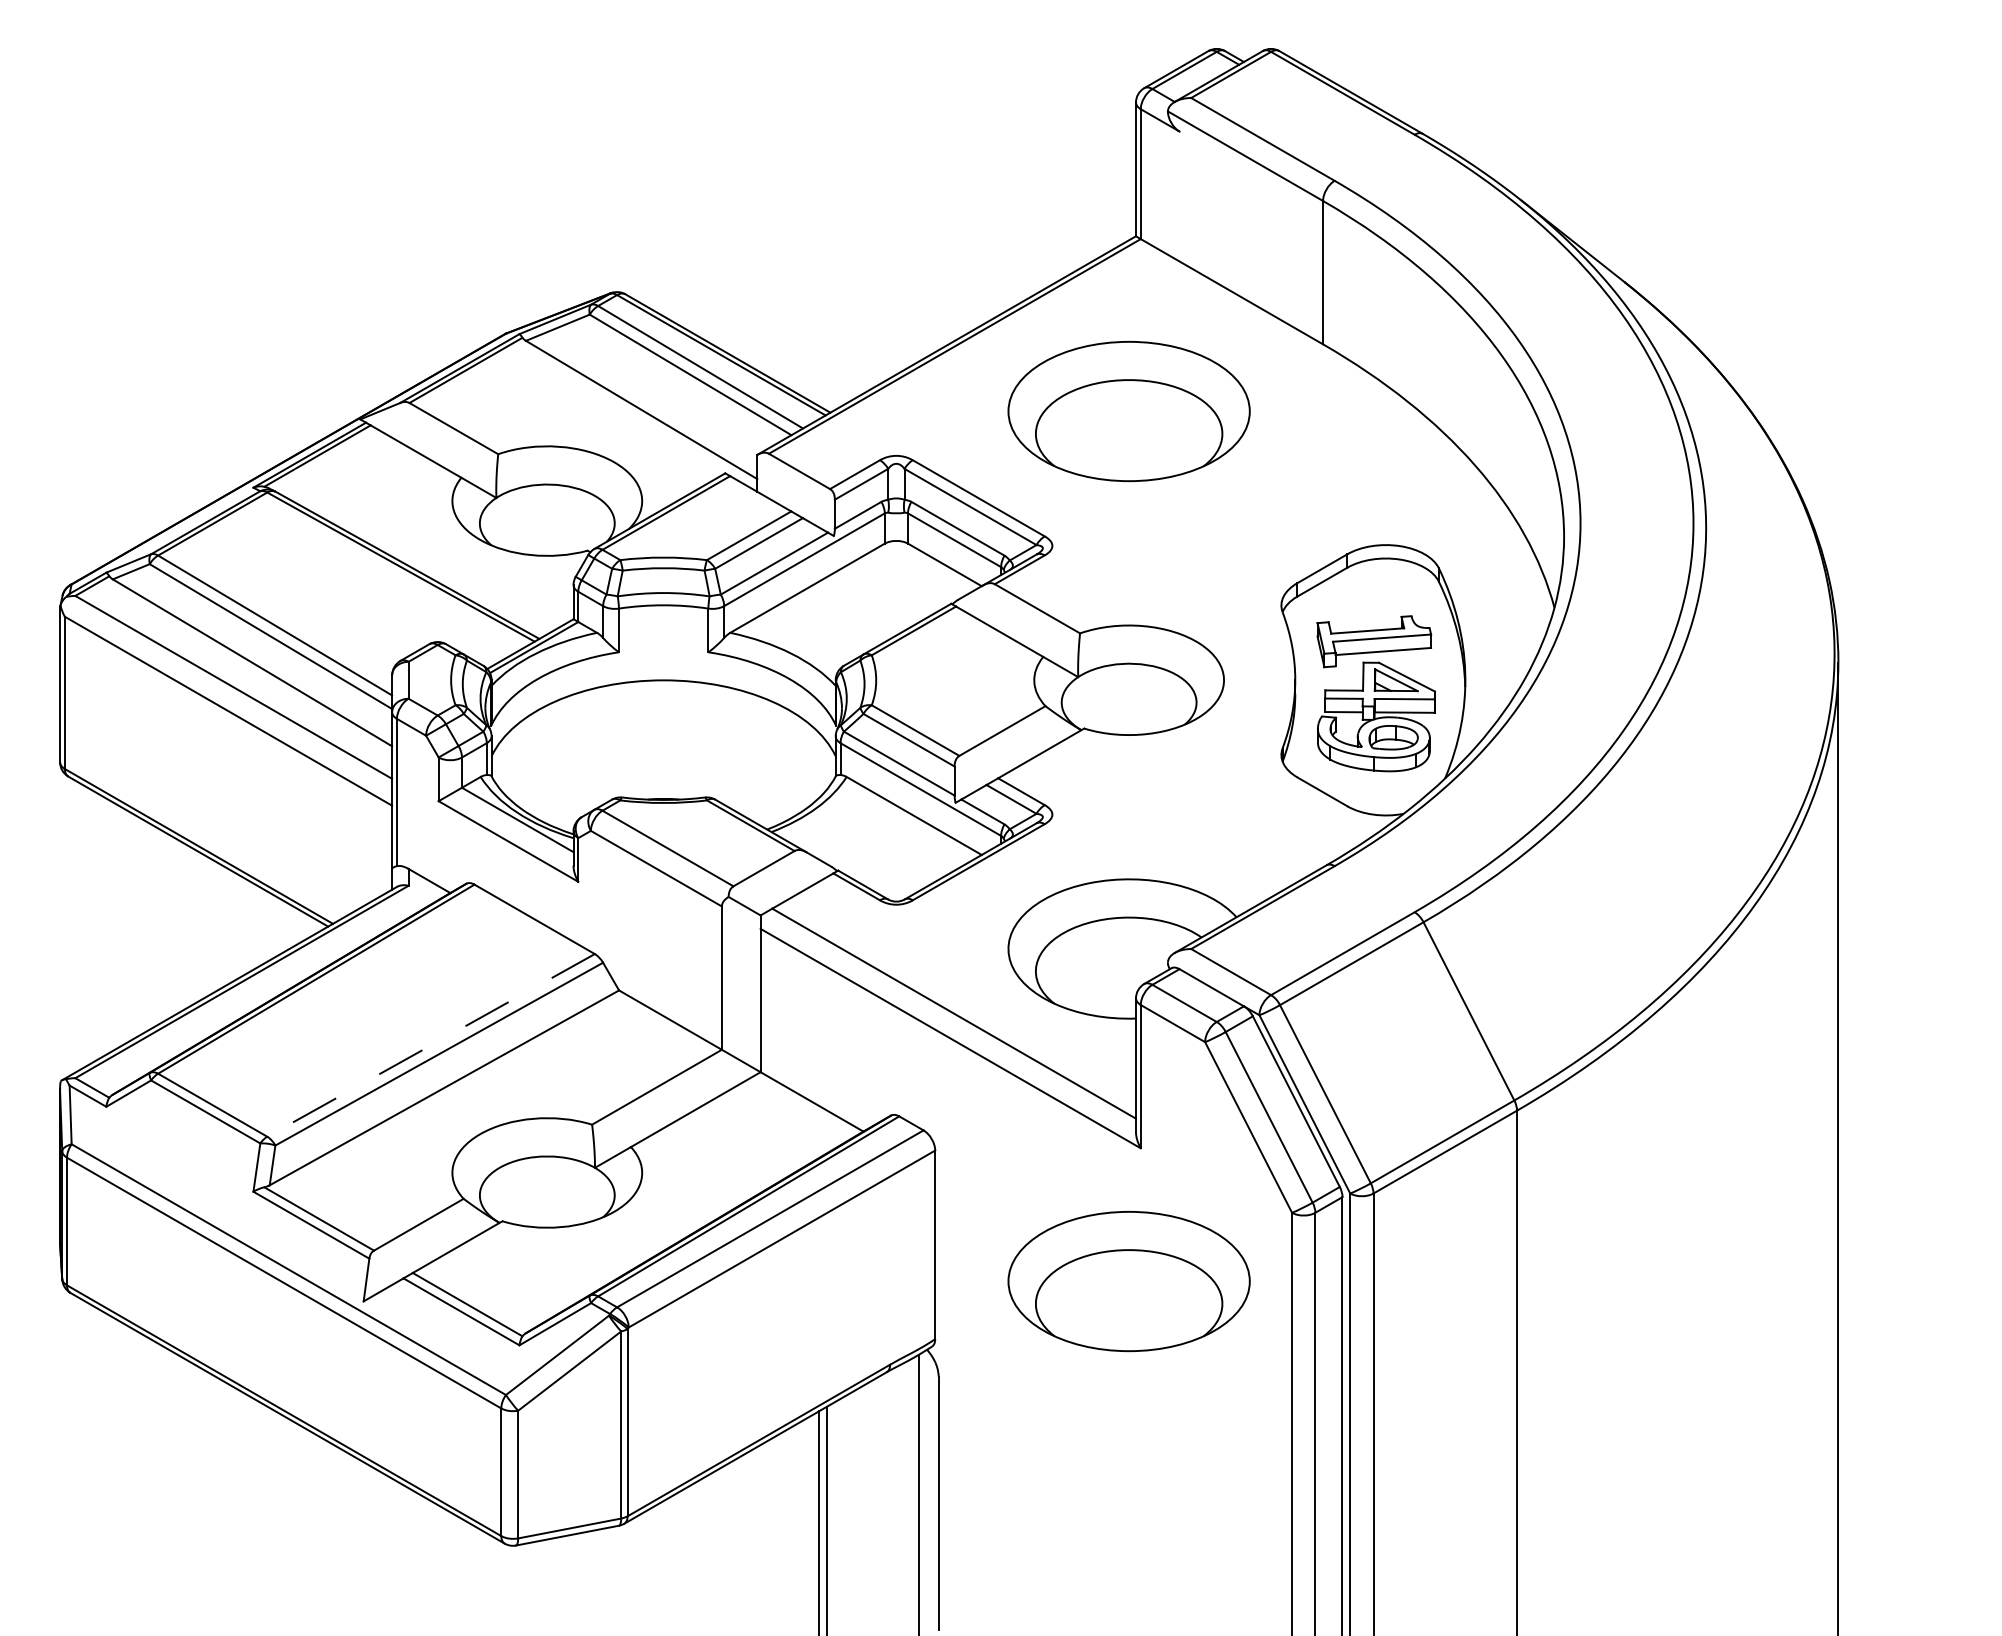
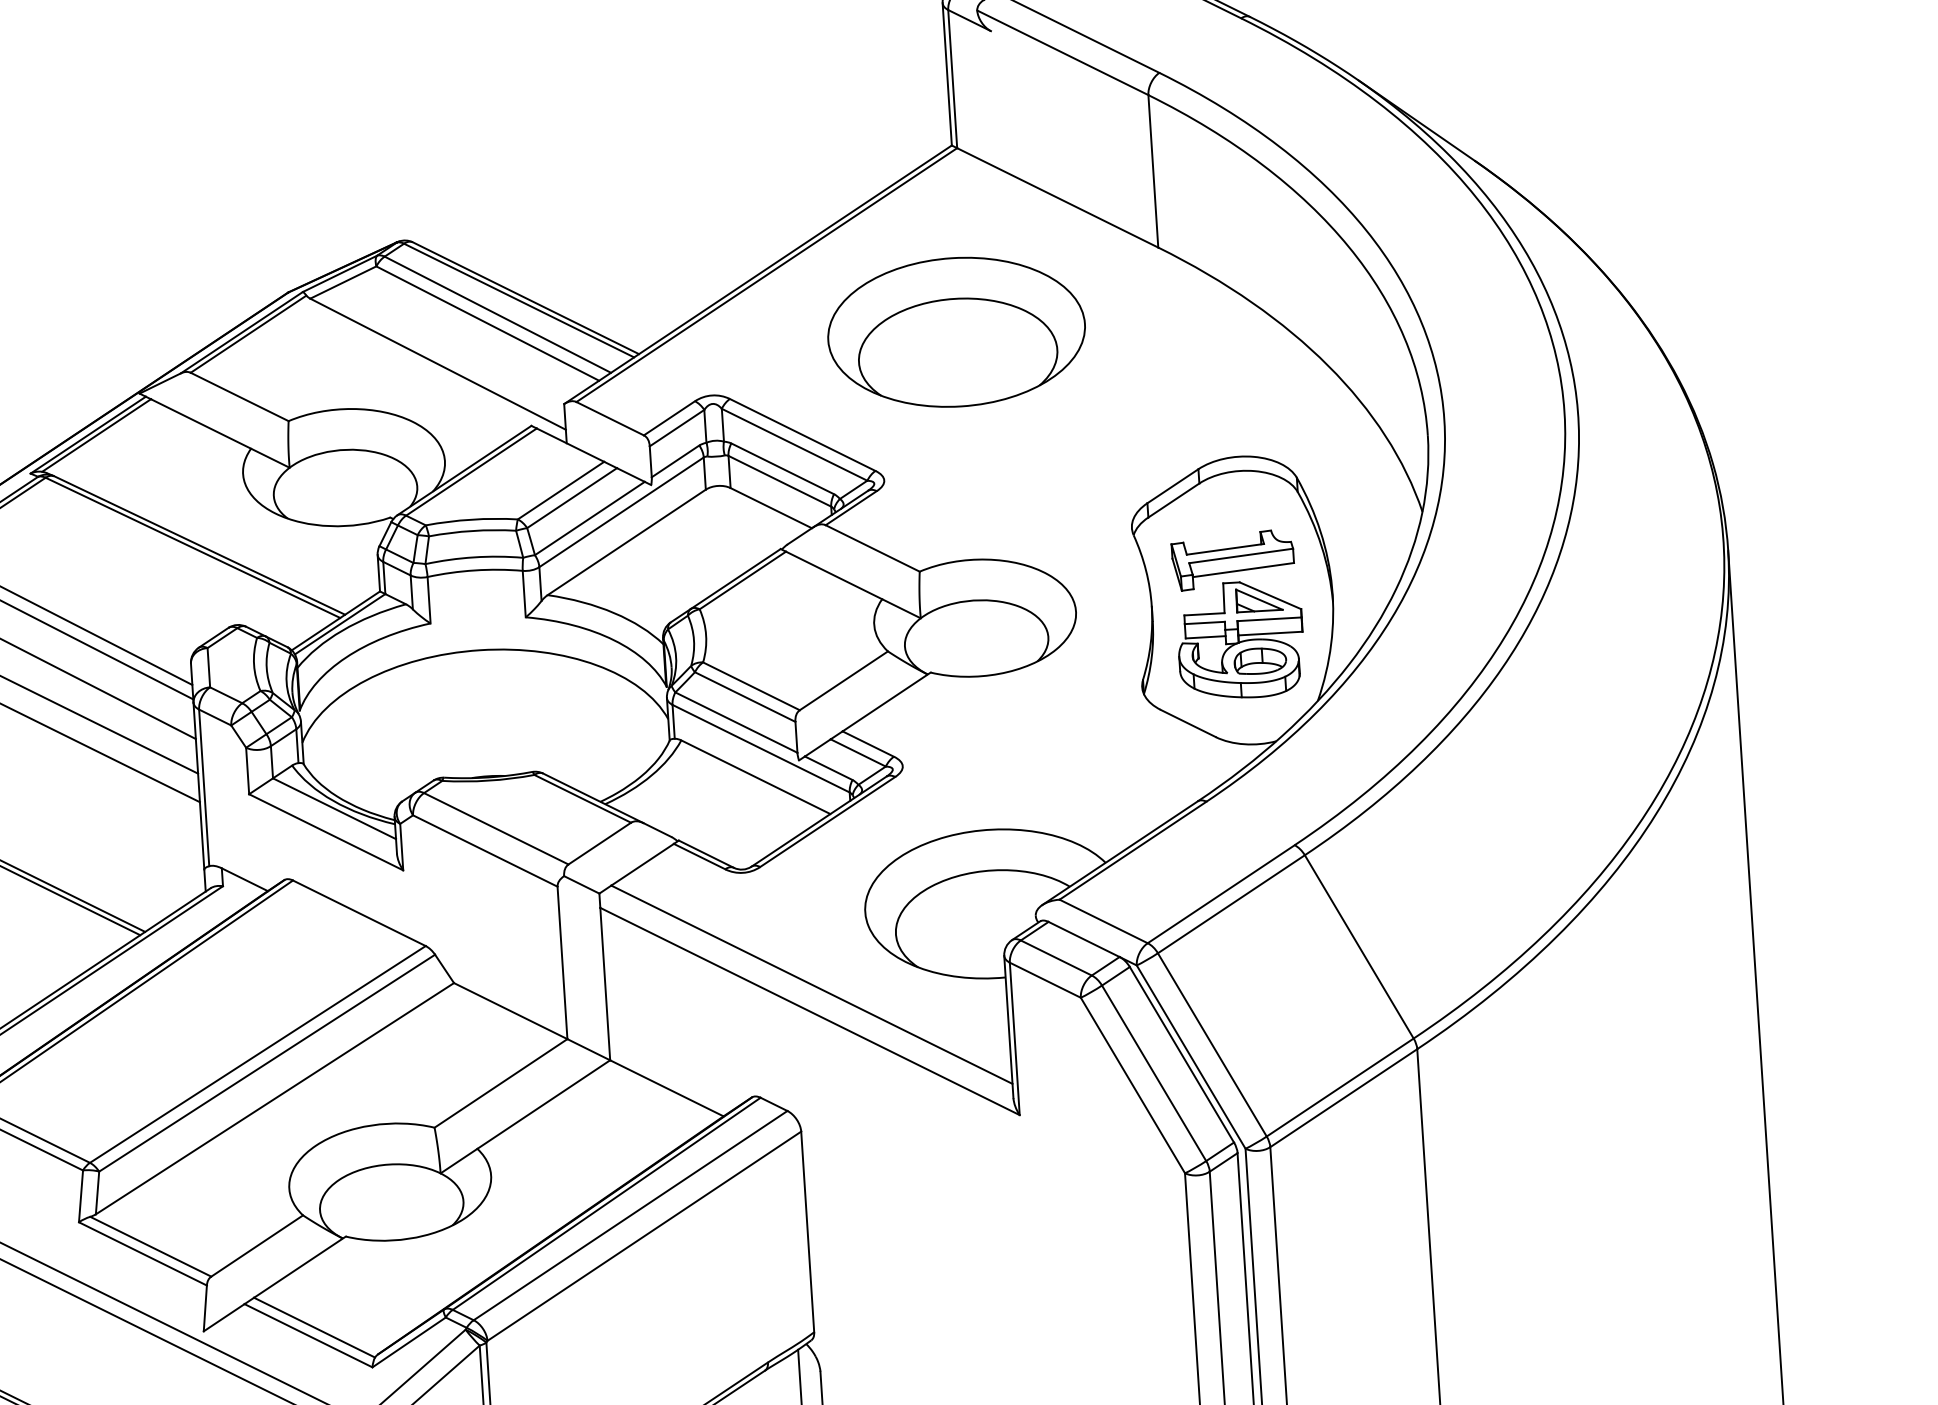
line: (431, 1045) -> (258, 1054), dashed -> solid
part: (1128, 1281) -> (1015, 1257), removed

